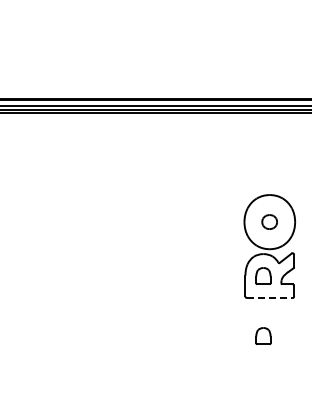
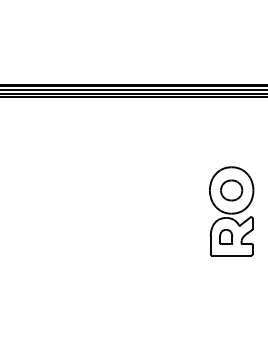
part: (269, 221) -> (231, 189), size x1.67
line: (269, 298) -> (231, 256), dashed -> solid
part: (263, 335) -> (226, 287), removed

